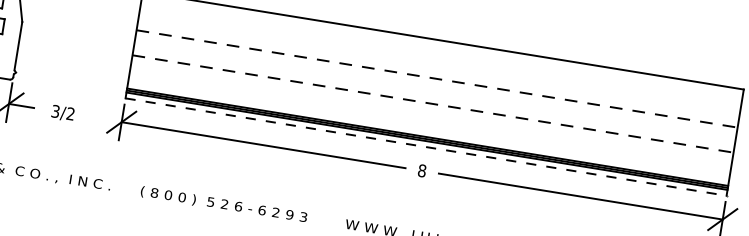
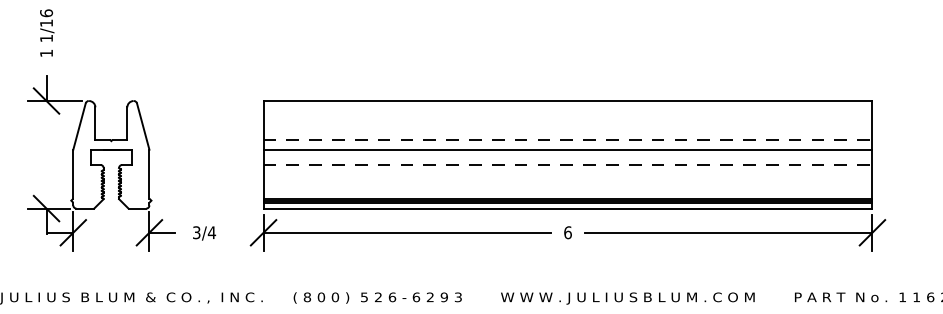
line: (435, 88) -> (567, 149), added
text: (70, 113) -> (211, 232), 3/2 -> 3/4
line: (426, 147) -> (568, 208), dashed -> solid
text: (421, 170) -> (567, 232), 8 -> 6

